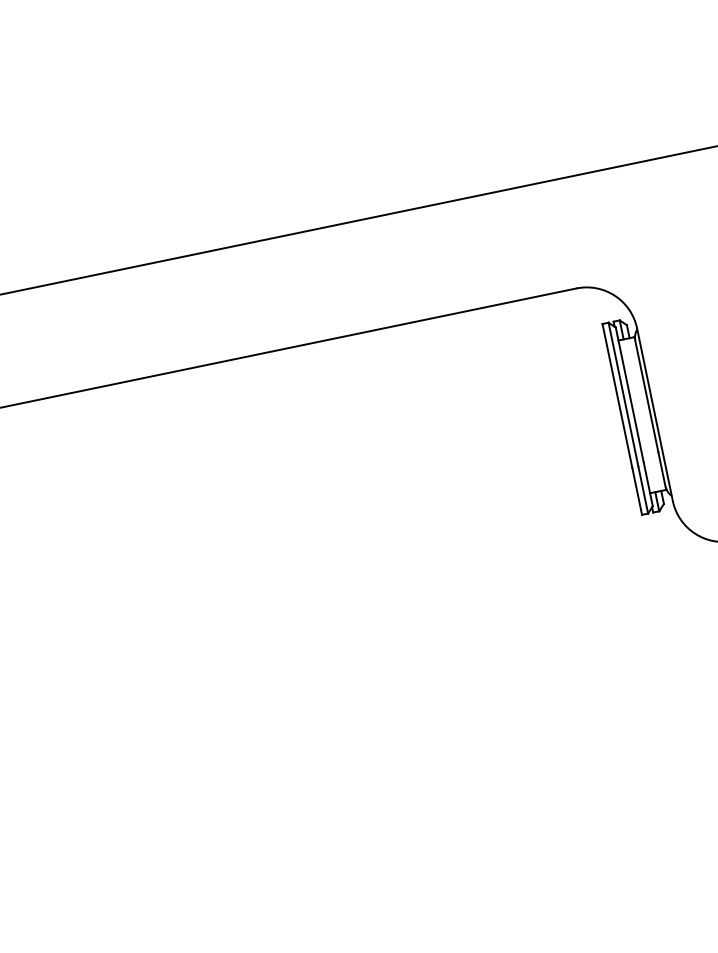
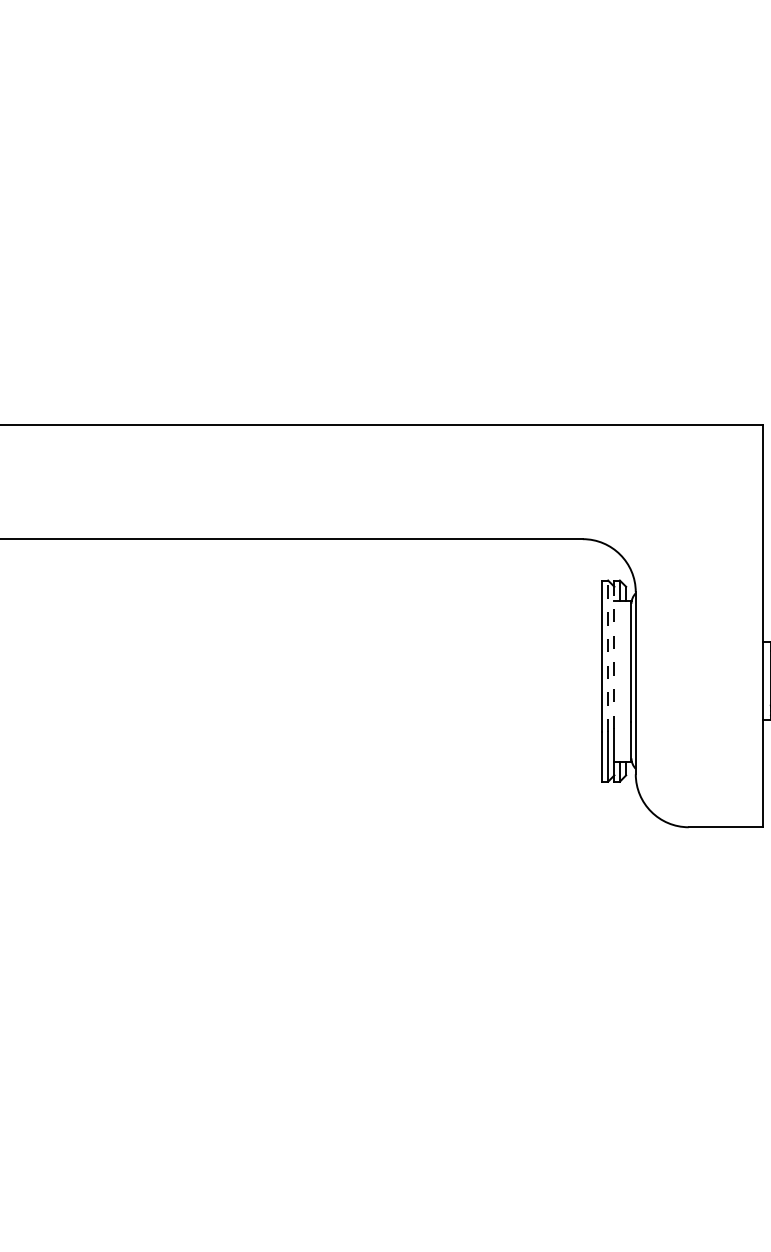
line: (623, 394) -> (608, 656), solid -> dashed
line: (629, 394) -> (614, 657), solid -> dashed

